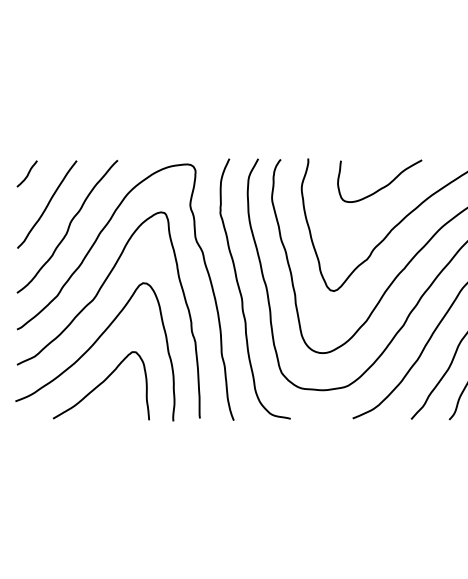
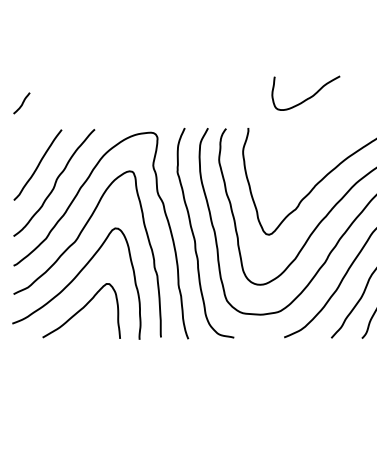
curve: (26, 174) -> (21, 103), moved
curve: (382, 186) -> (308, 97), moved

